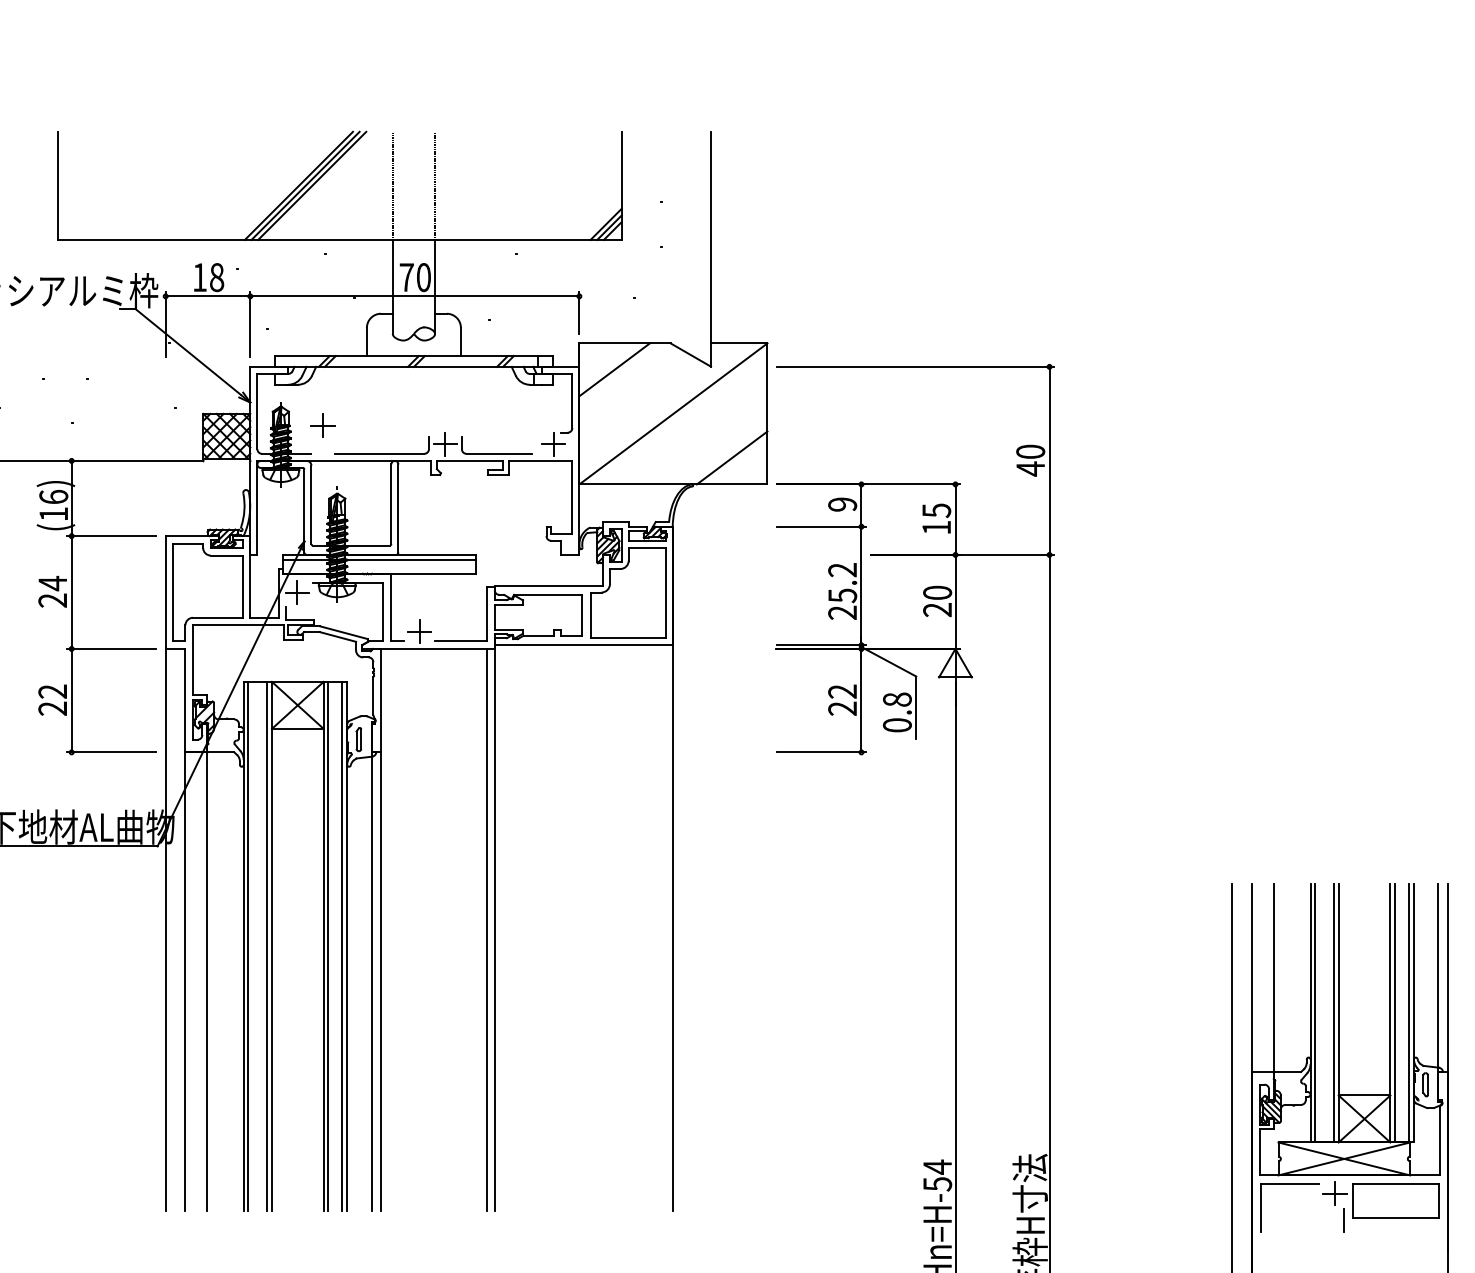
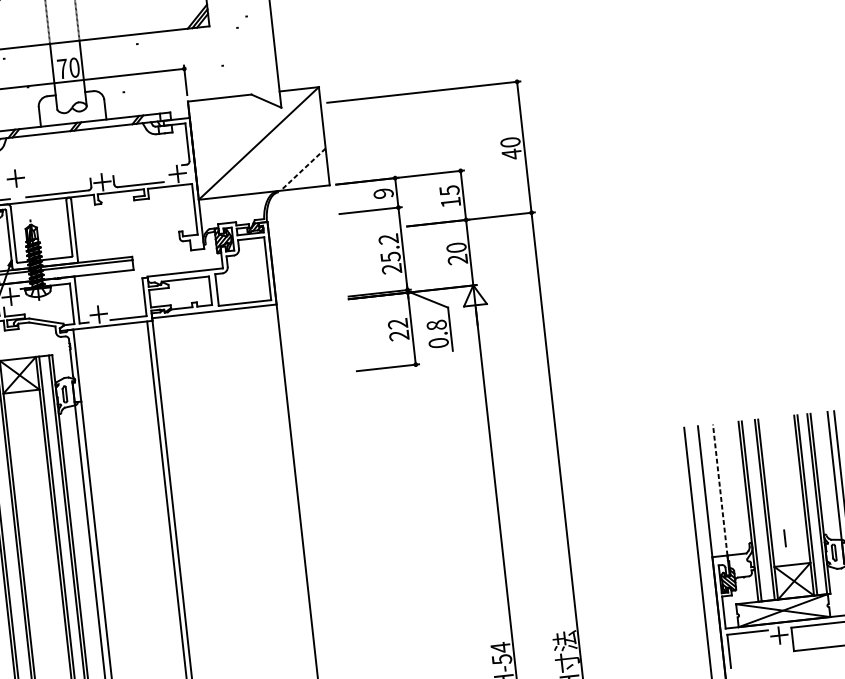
line: (614, 369) -> (214, 117), removed
line: (731, 458) -> (302, 170), solid -> dashed
line: (1273, 977) -> (719, 489), solid -> dashed
line: (1343, 1220) -> (784, 538), moved

